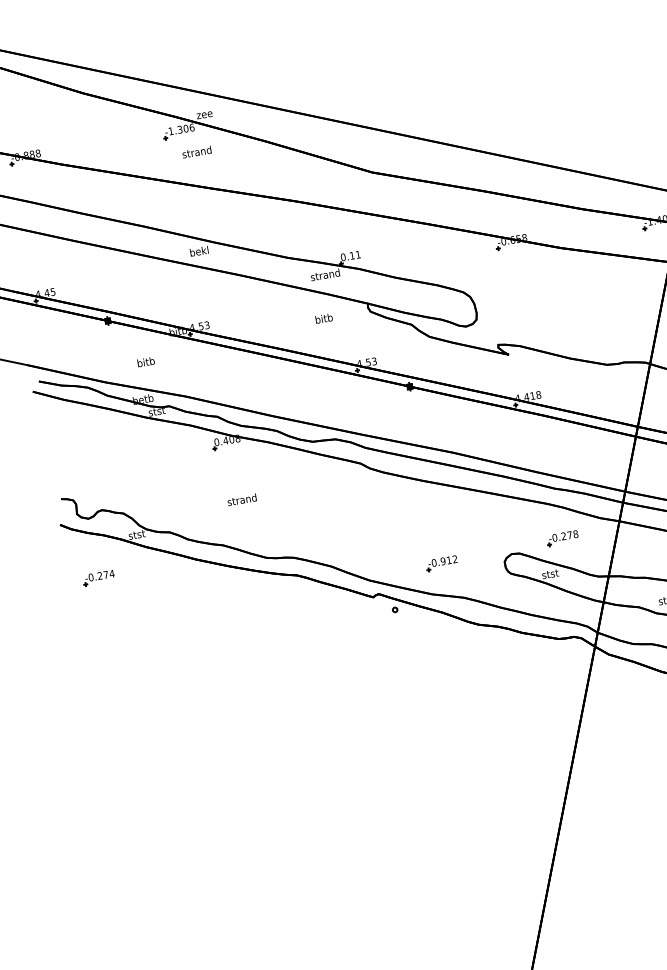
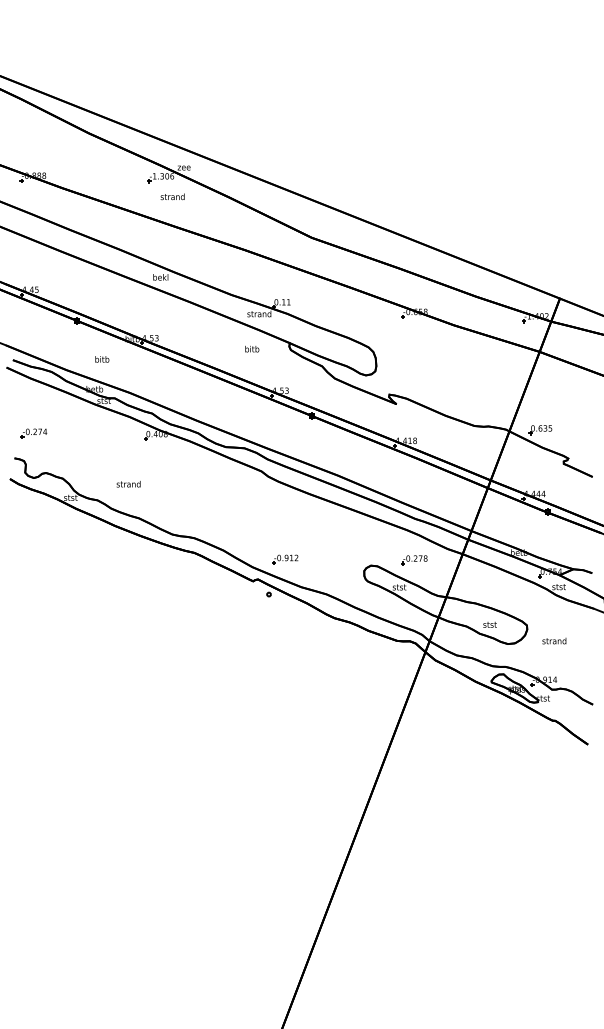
text: (241, 500) -> (128, 484), moved
part: (442, 563) -> (285, 559), moved
part: (98, 578) -> (33, 433), moved

